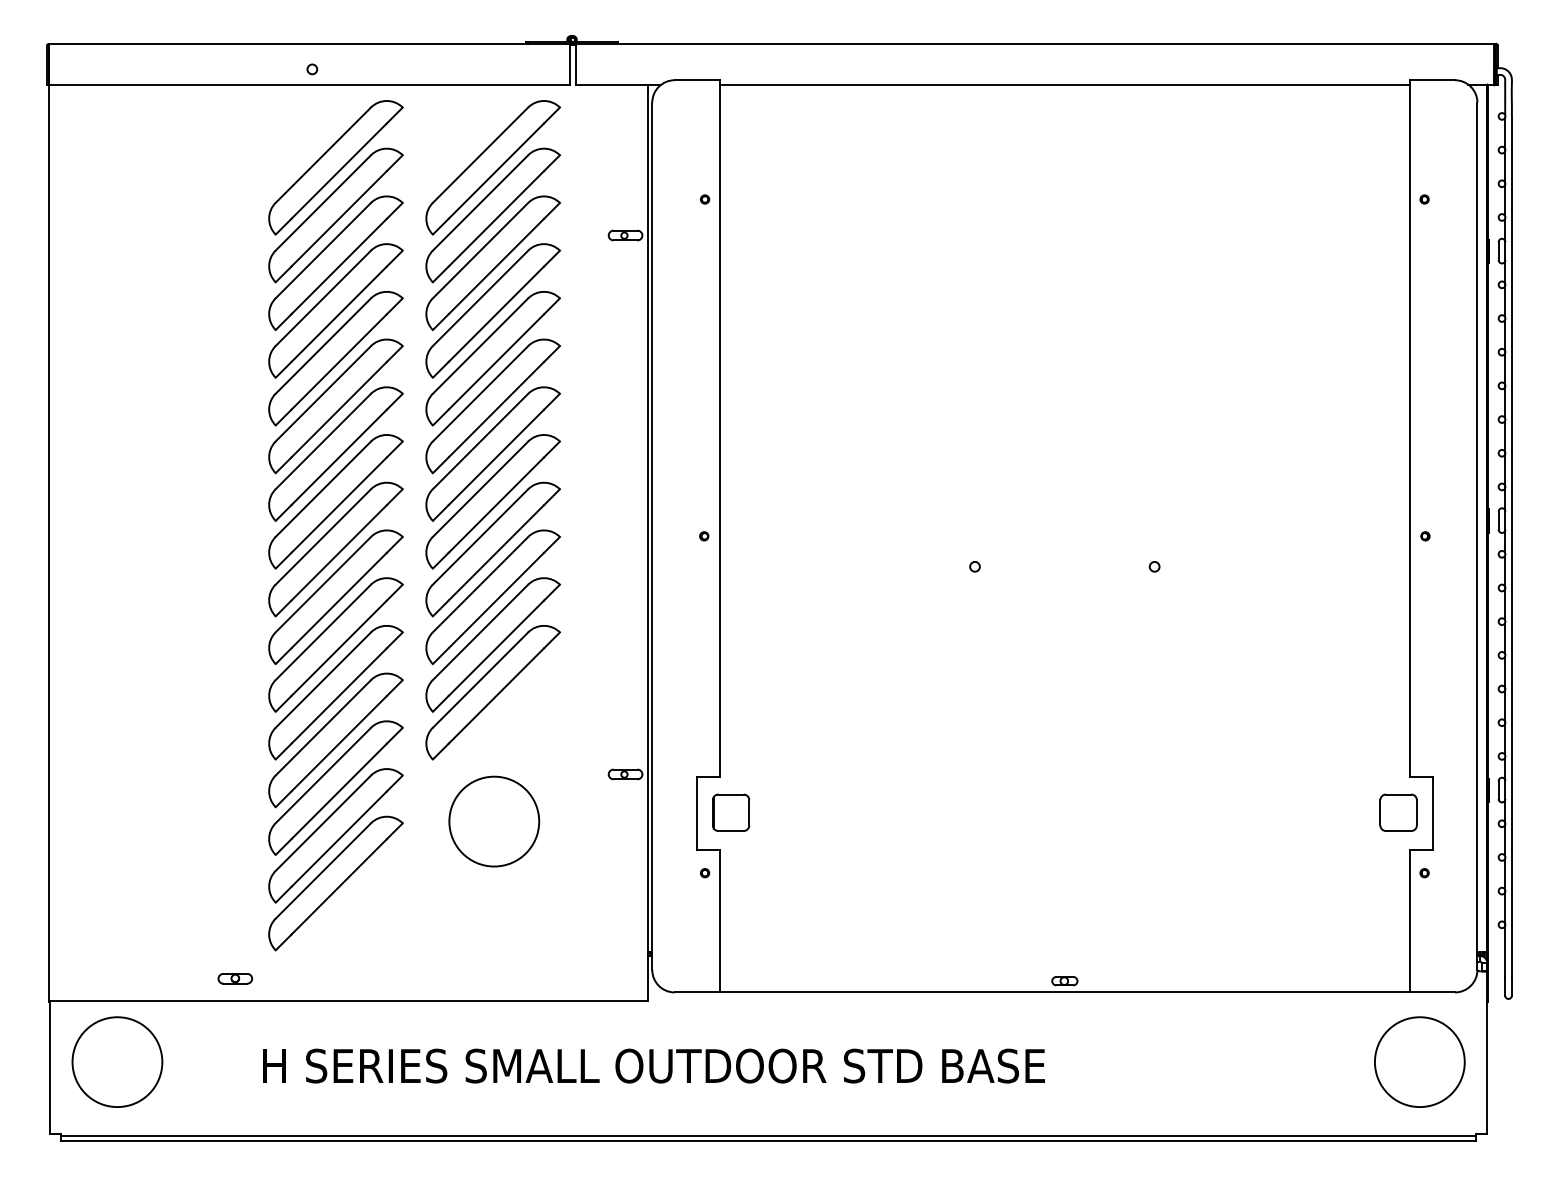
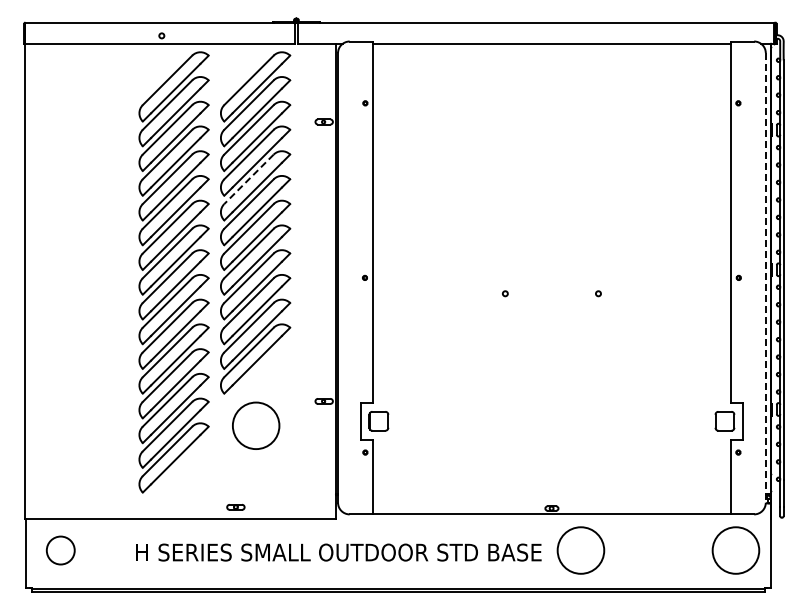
line: (481, 346) -> (249, 179), solid -> dashed
line: (1476, 535) -> (765, 277), solid -> dashed
part: (234, 979) -> (235, 507), moved
circle: (116, 1062) -> (60, 550), size x0.6
circle: (1119, 1062) -> (580, 550), added

